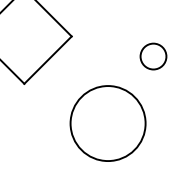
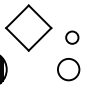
circle: (153, 56) -> (72, 37), moved
circle: (107, 123) -> (68, 69), size x0.6

